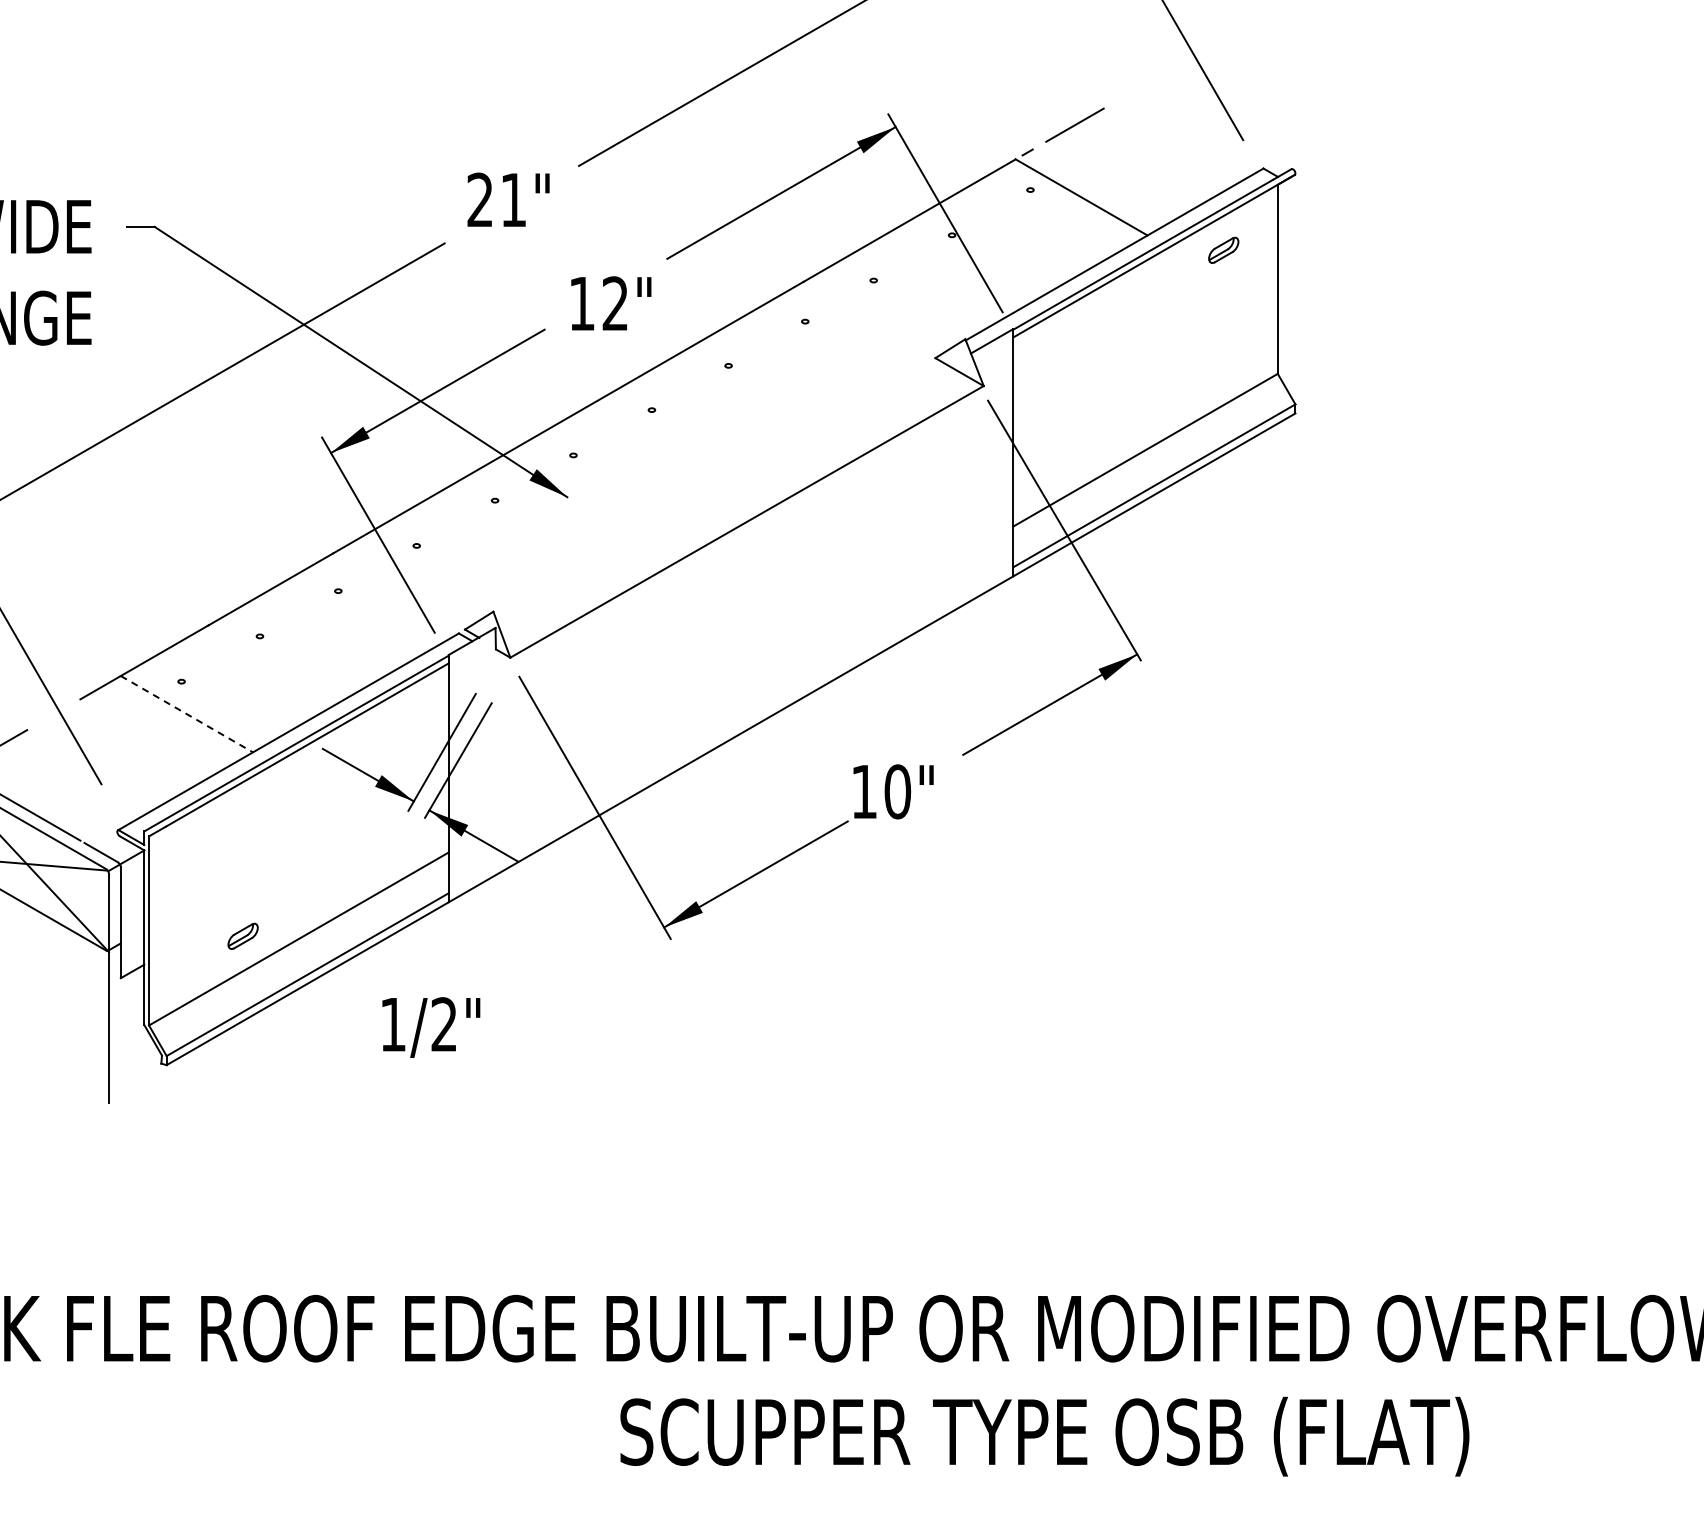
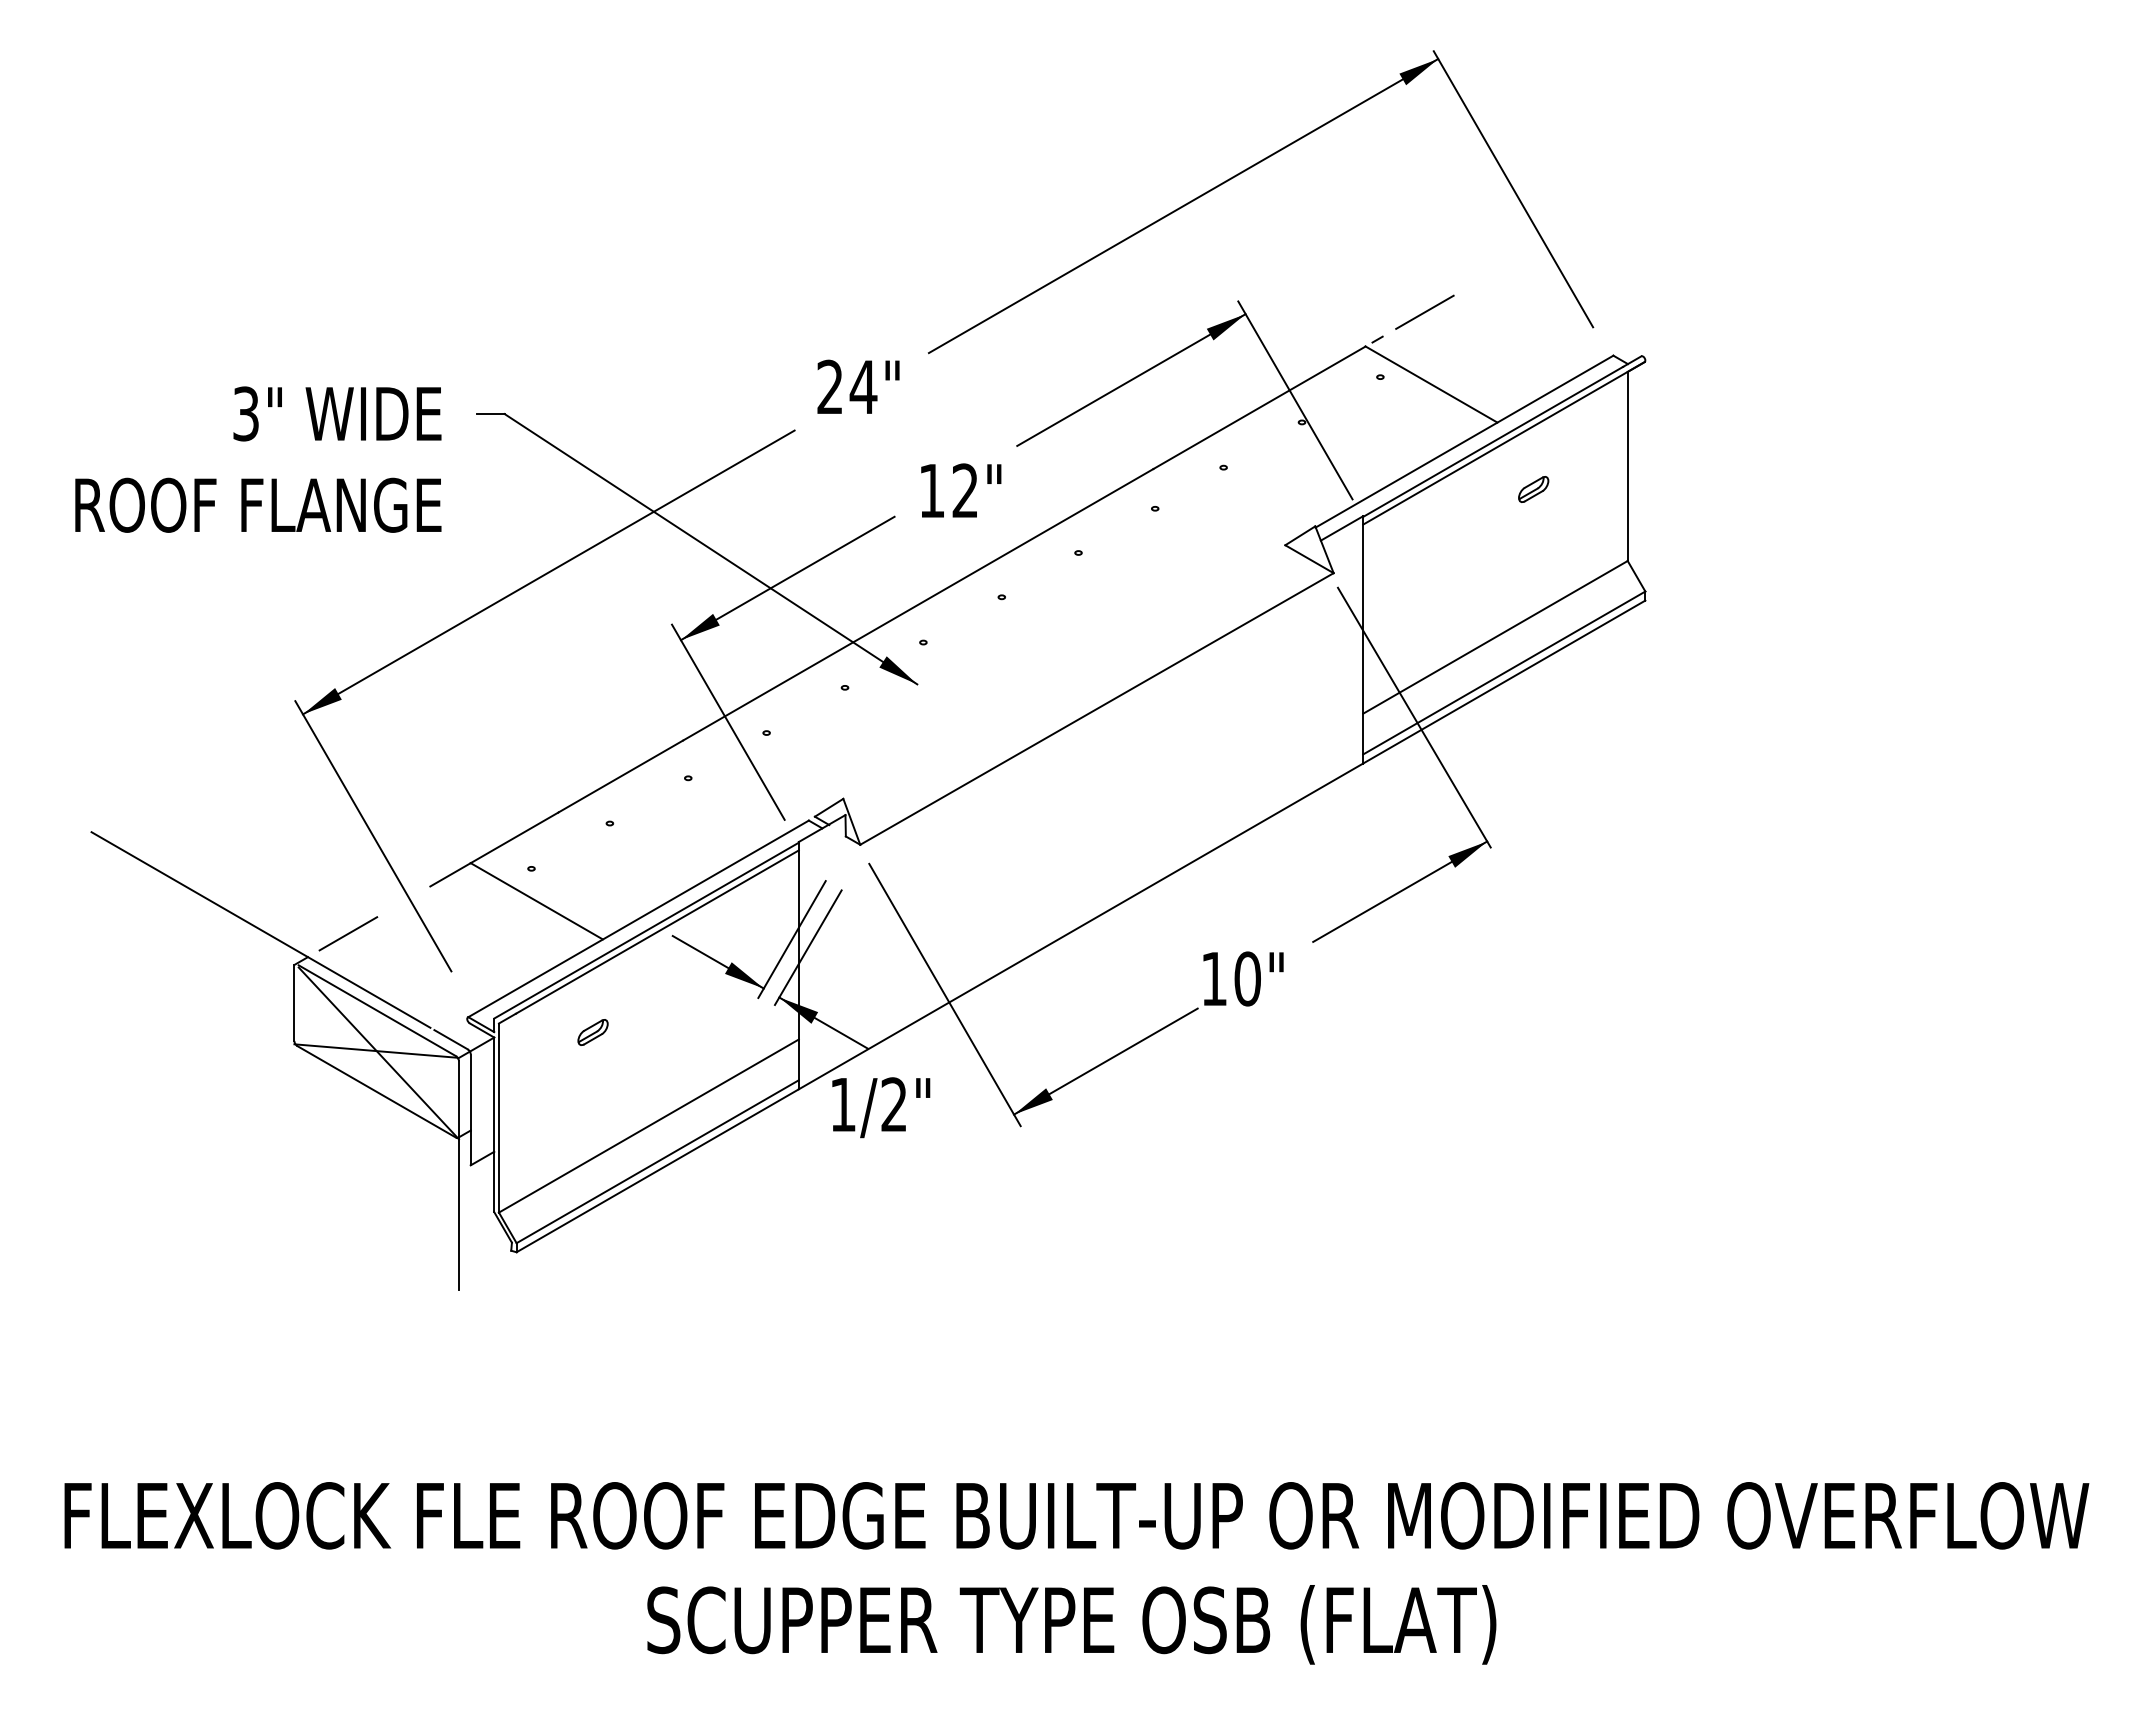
text: (513, 199) -> (863, 386), 21" -> 24"
part: (1223, 250) -> (1533, 489), moved
line: (187, 714) -> (537, 901), dashed -> solid
part: (242, 936) -> (592, 1032), moved
text: (431, 1027) -> (881, 1107), moved
text: (1044, 1436) -> (1071, 1624), moved

